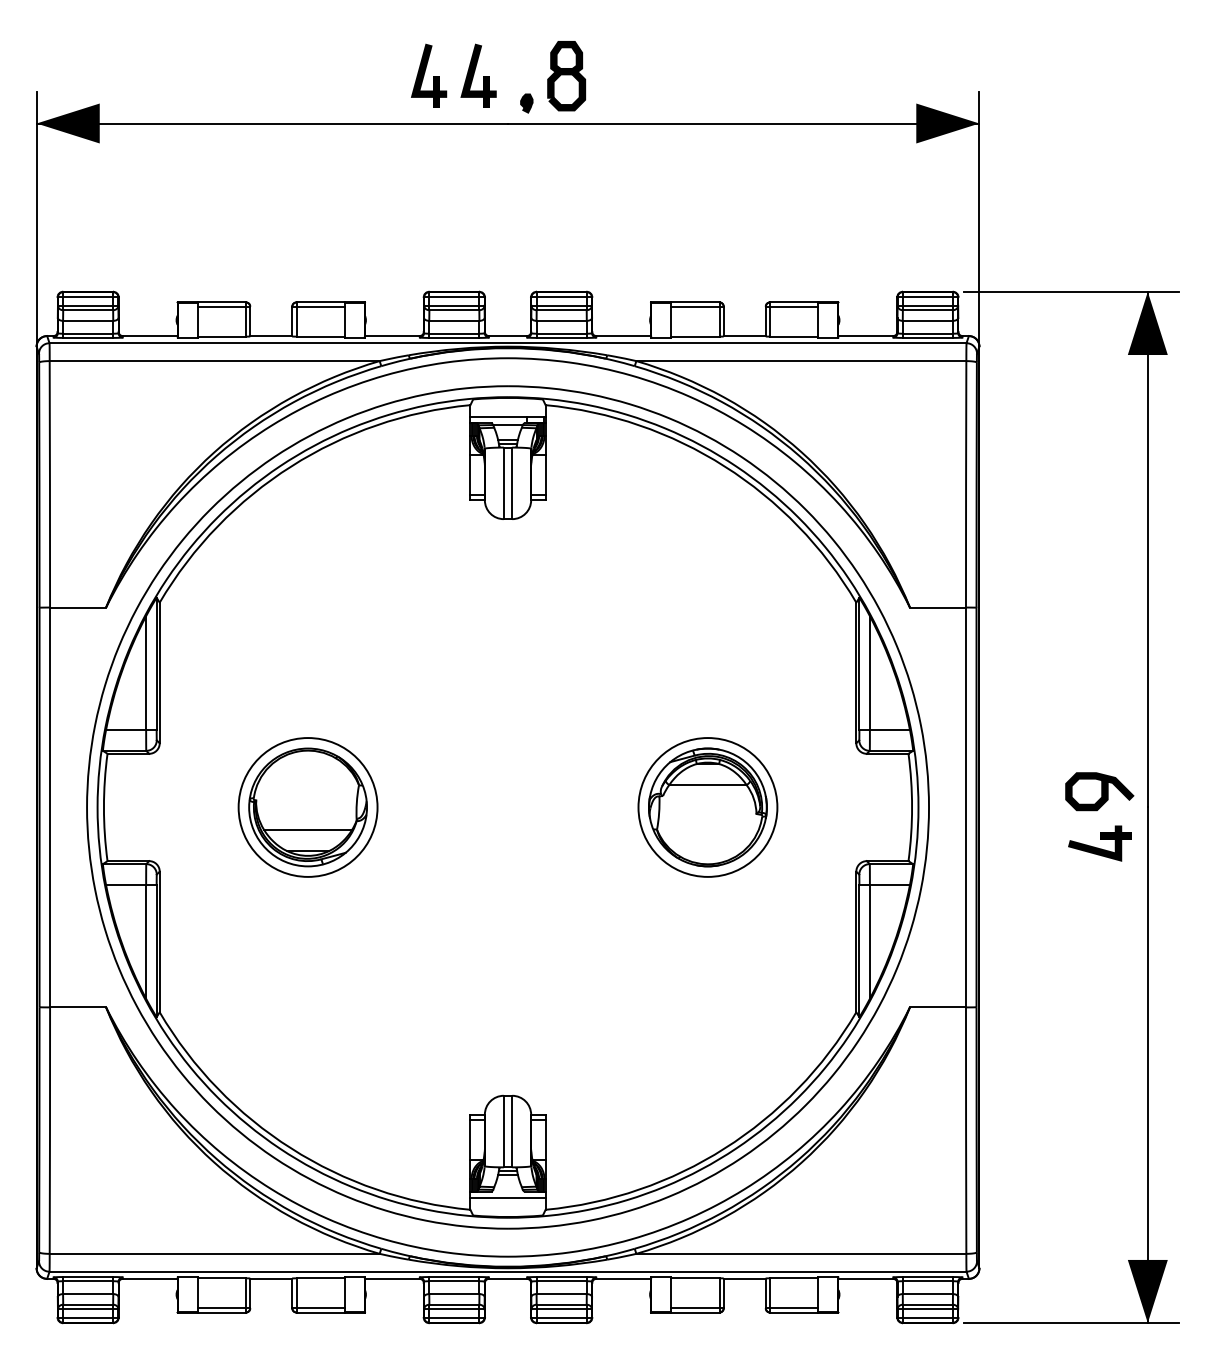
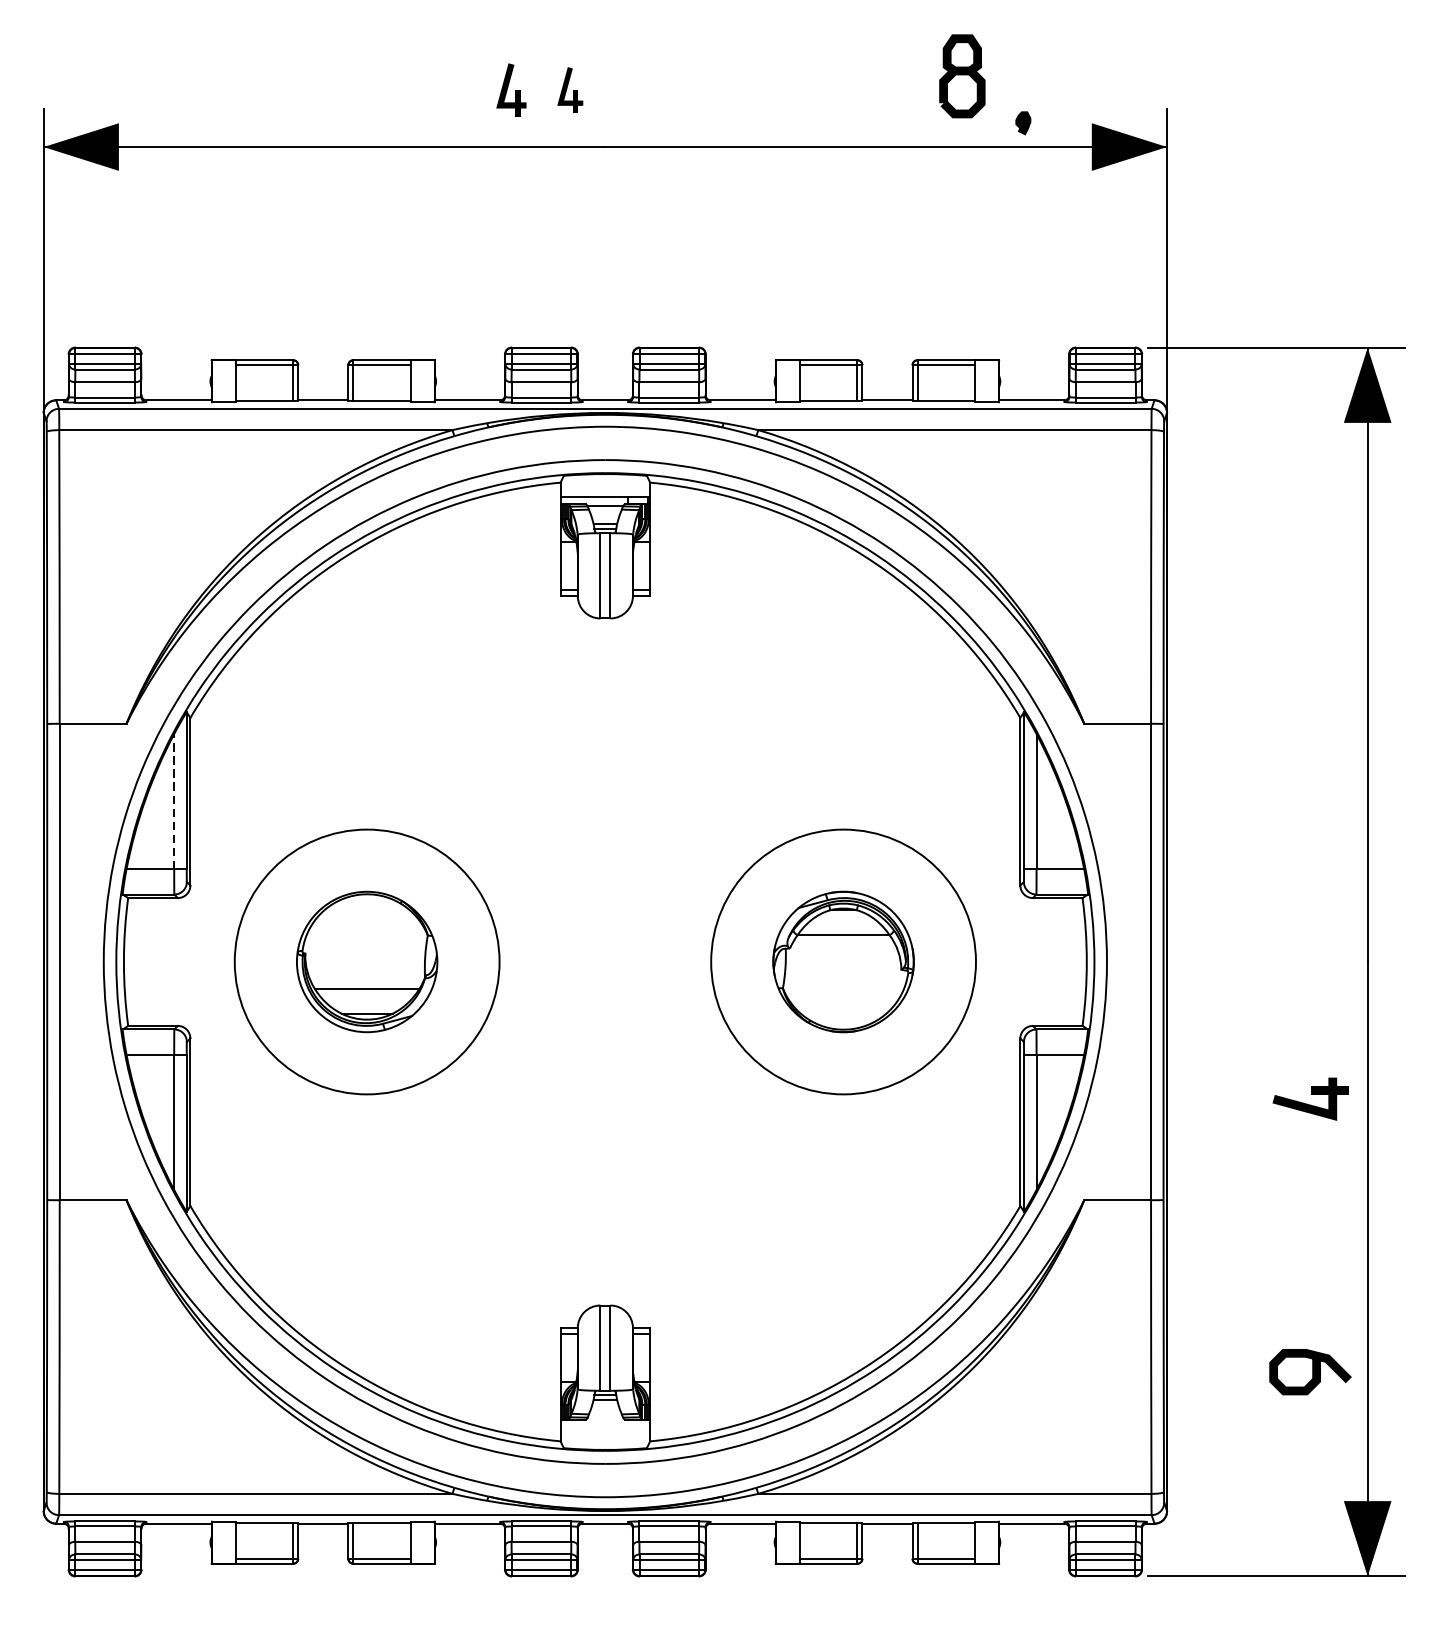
part: (429, 75) -> (511, 89), size x0.7
part: (478, 75) -> (570, 89), size x0.6
part: (566, 76) -> (962, 76), moved
part: (526, 103) -> (1022, 123), moved
line: (146, 672) -> (174, 801), solid -> dashed
curve: (1101, 791) -> (1312, 1371), moved
circle: (307, 807) -> (366, 962), size x1.6
circle: (707, 807) -> (843, 962), size x1.6
part: (1099, 843) -> (1310, 1099), moved
line: (507, 1197) -> (604, 1426), removed

